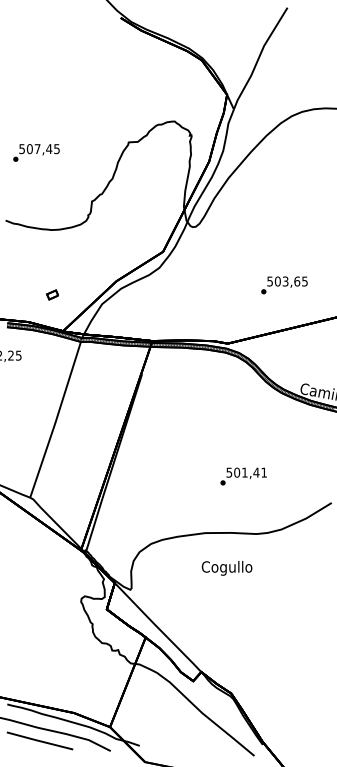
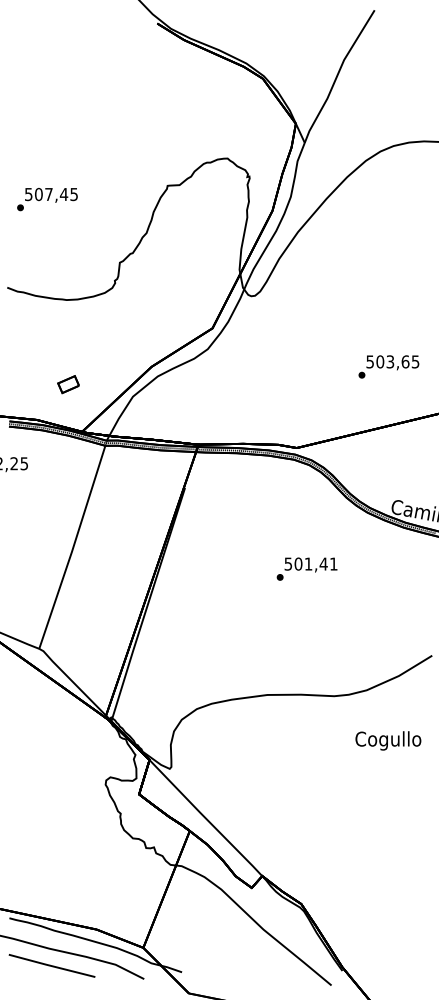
text: (284, 285) -> (388, 367), moved
part: (52, 294) -> (68, 384), size x1.43
text: (243, 476) -> (306, 569), moved
text: (226, 568) -> (387, 741), moved

